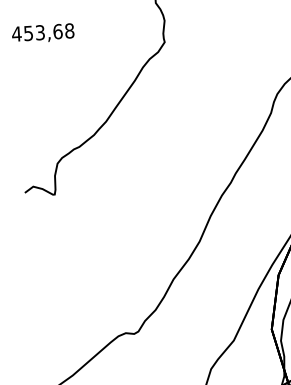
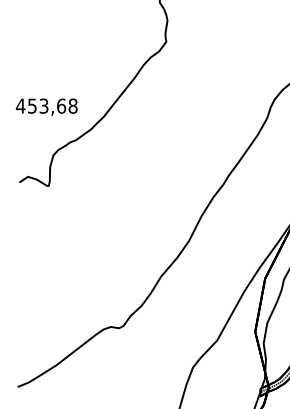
text: (42, 32) -> (46, 106), moved

